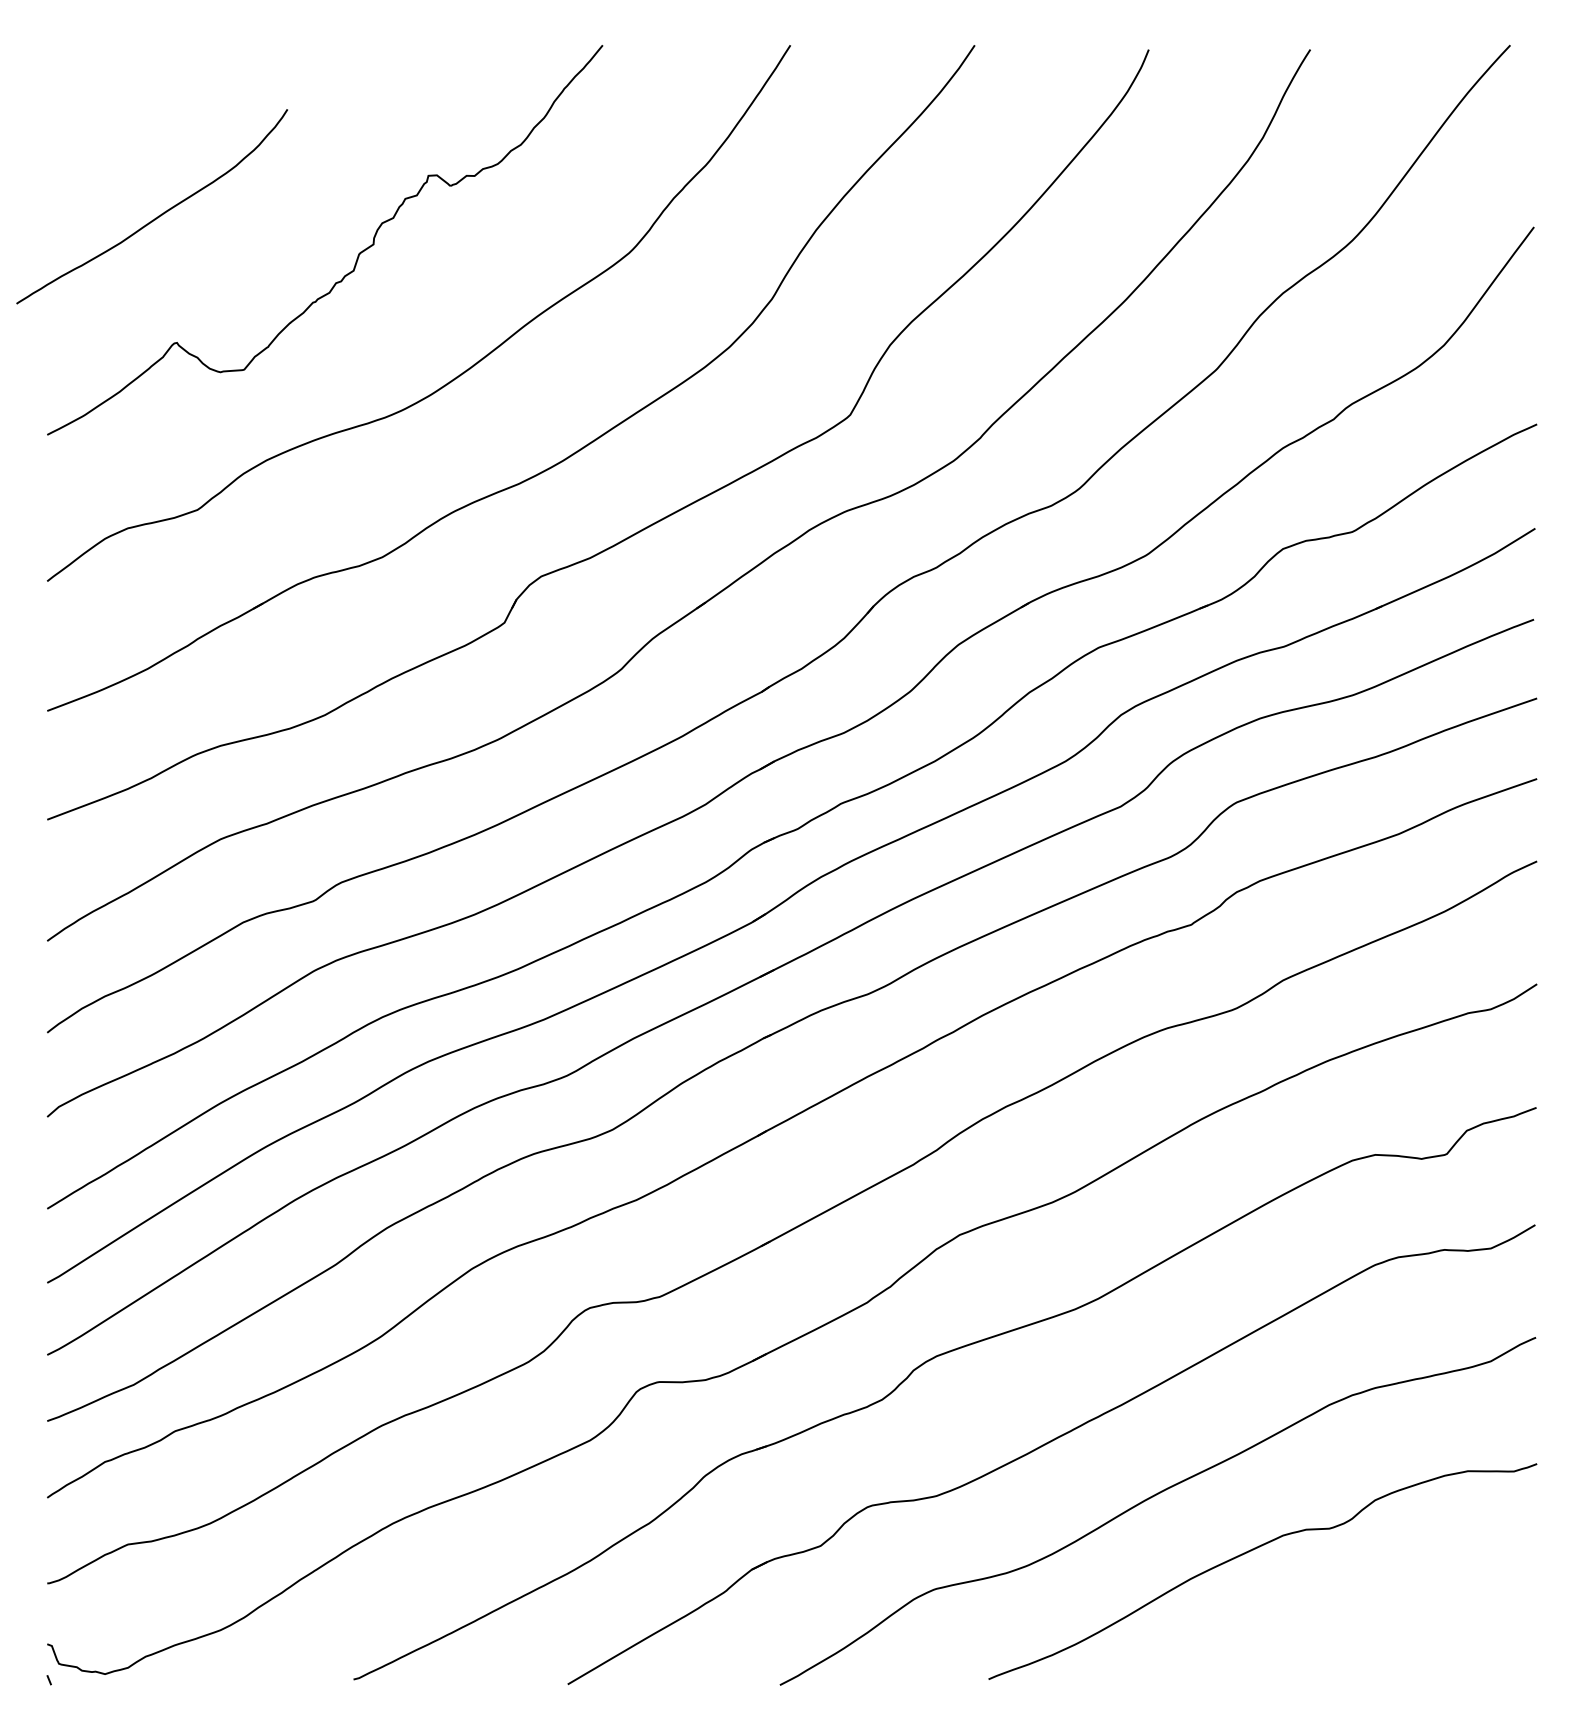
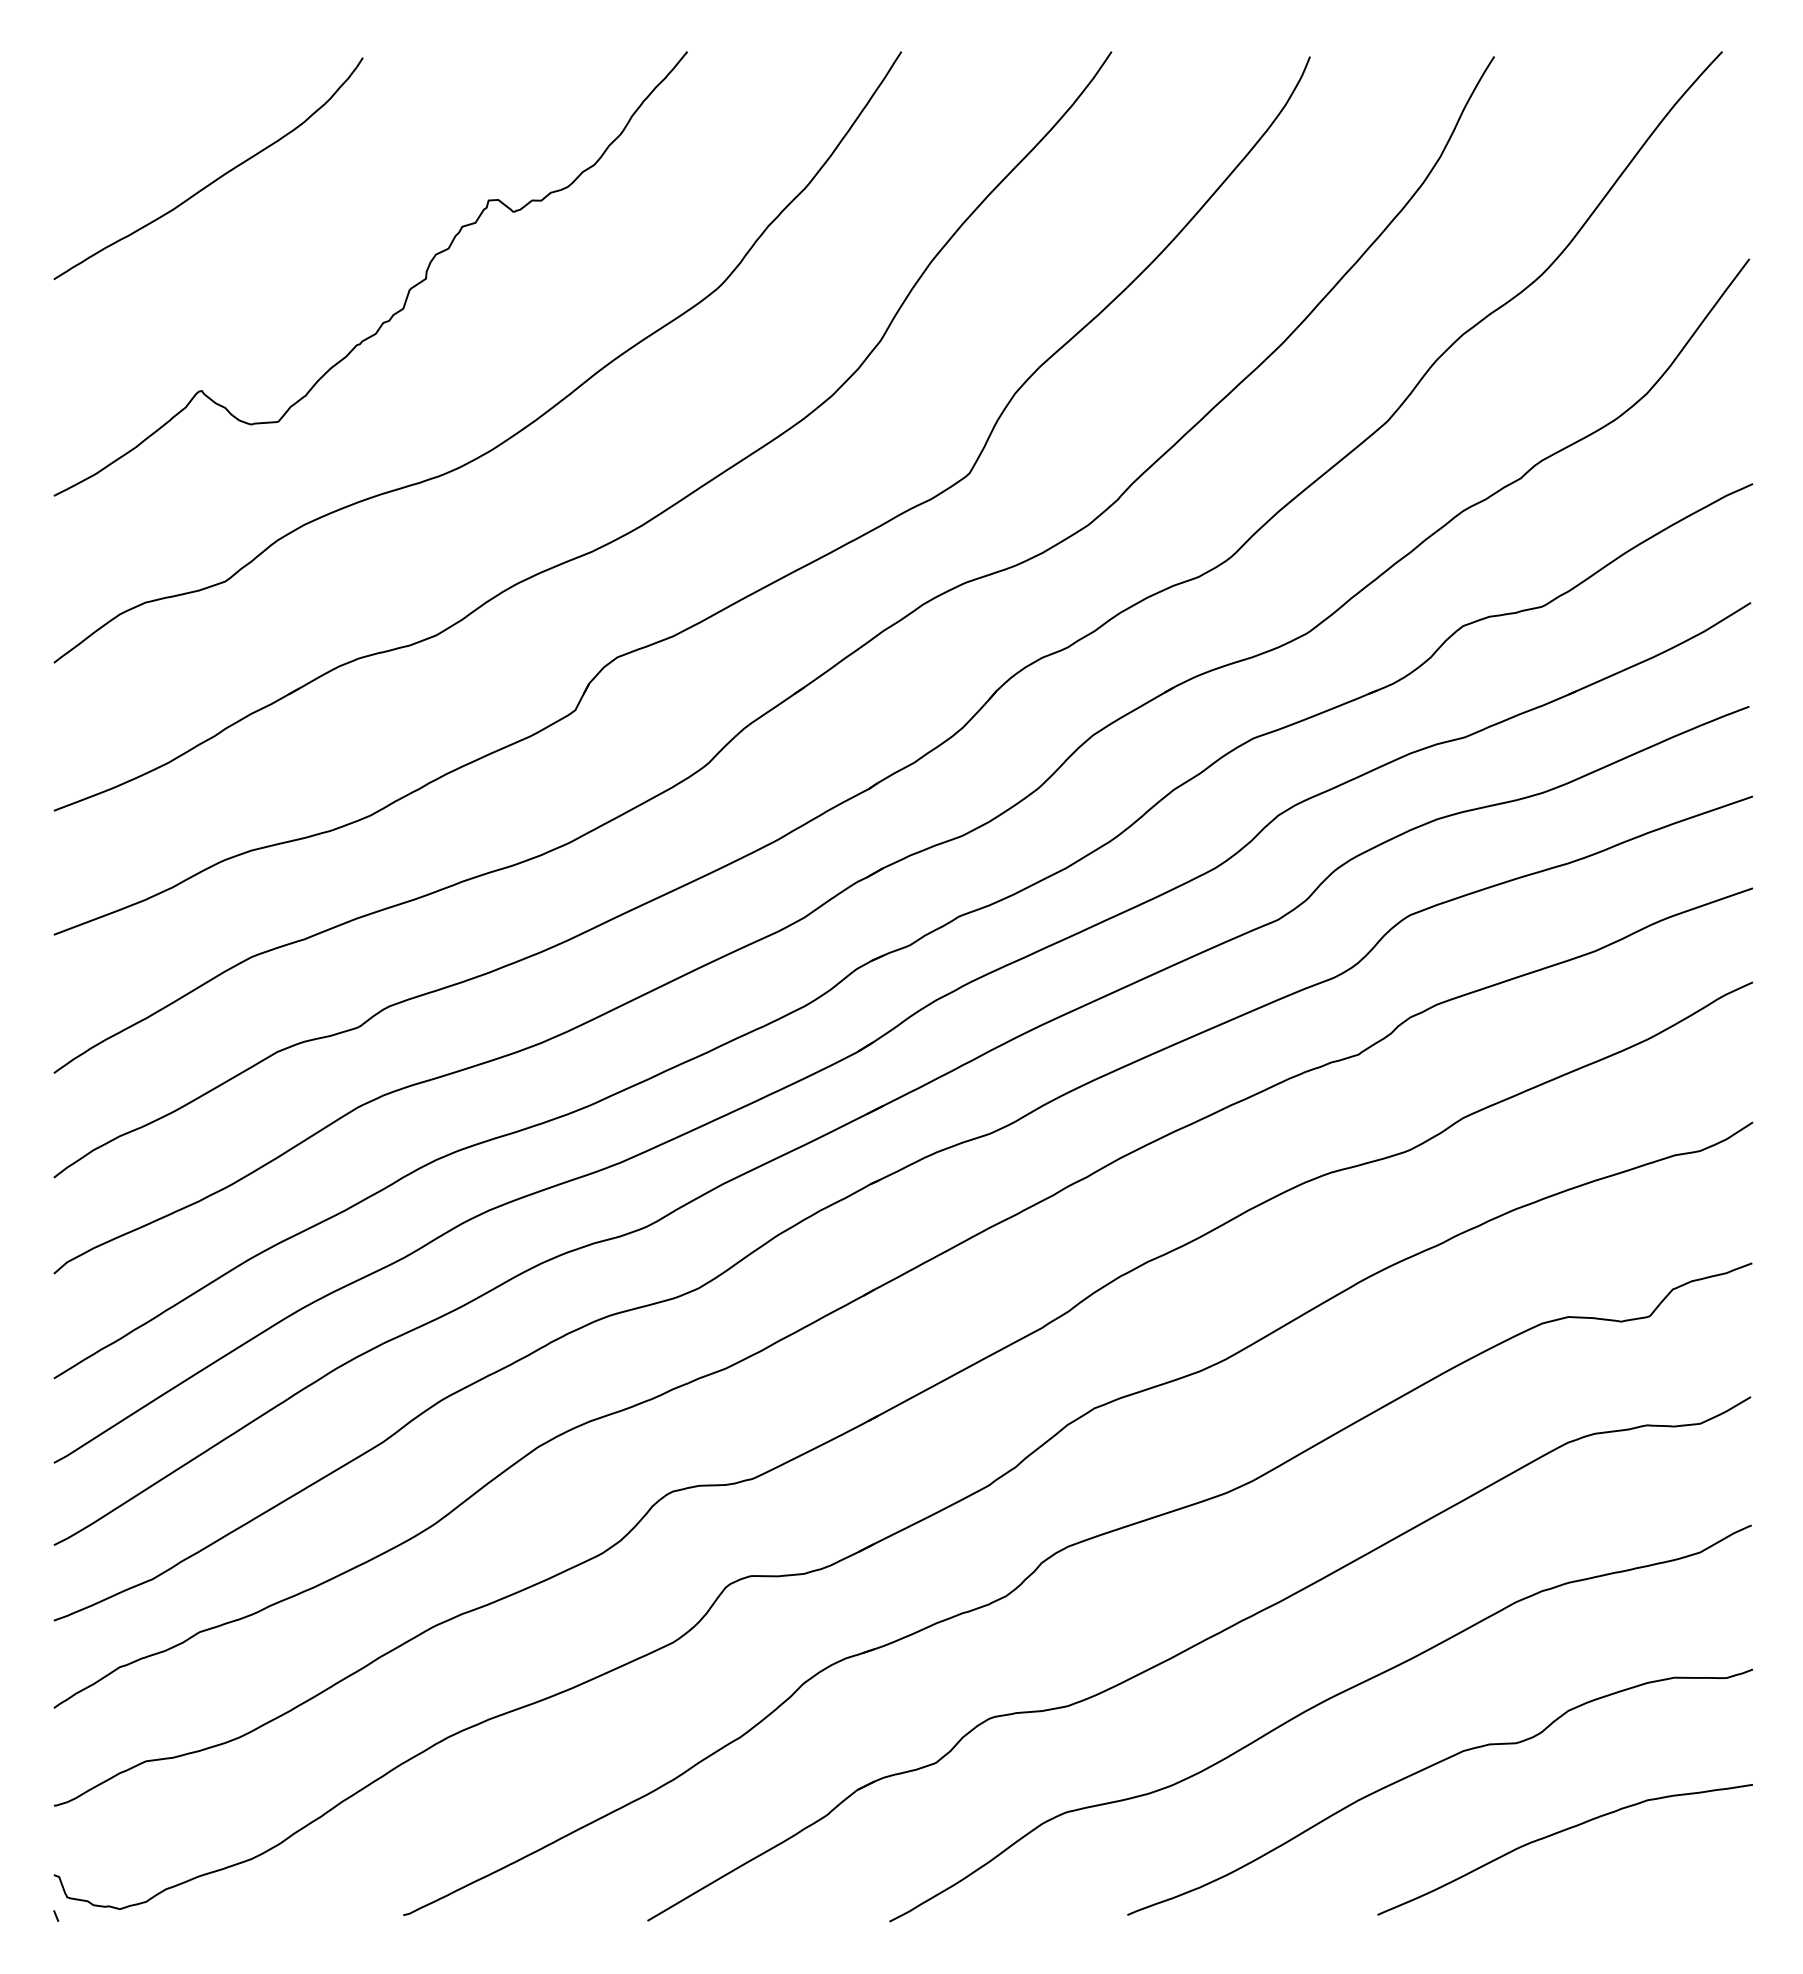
curve: (159, 215) -> (216, 178), moved
curve: (1364, 1608) -> (1556, 1834), added

